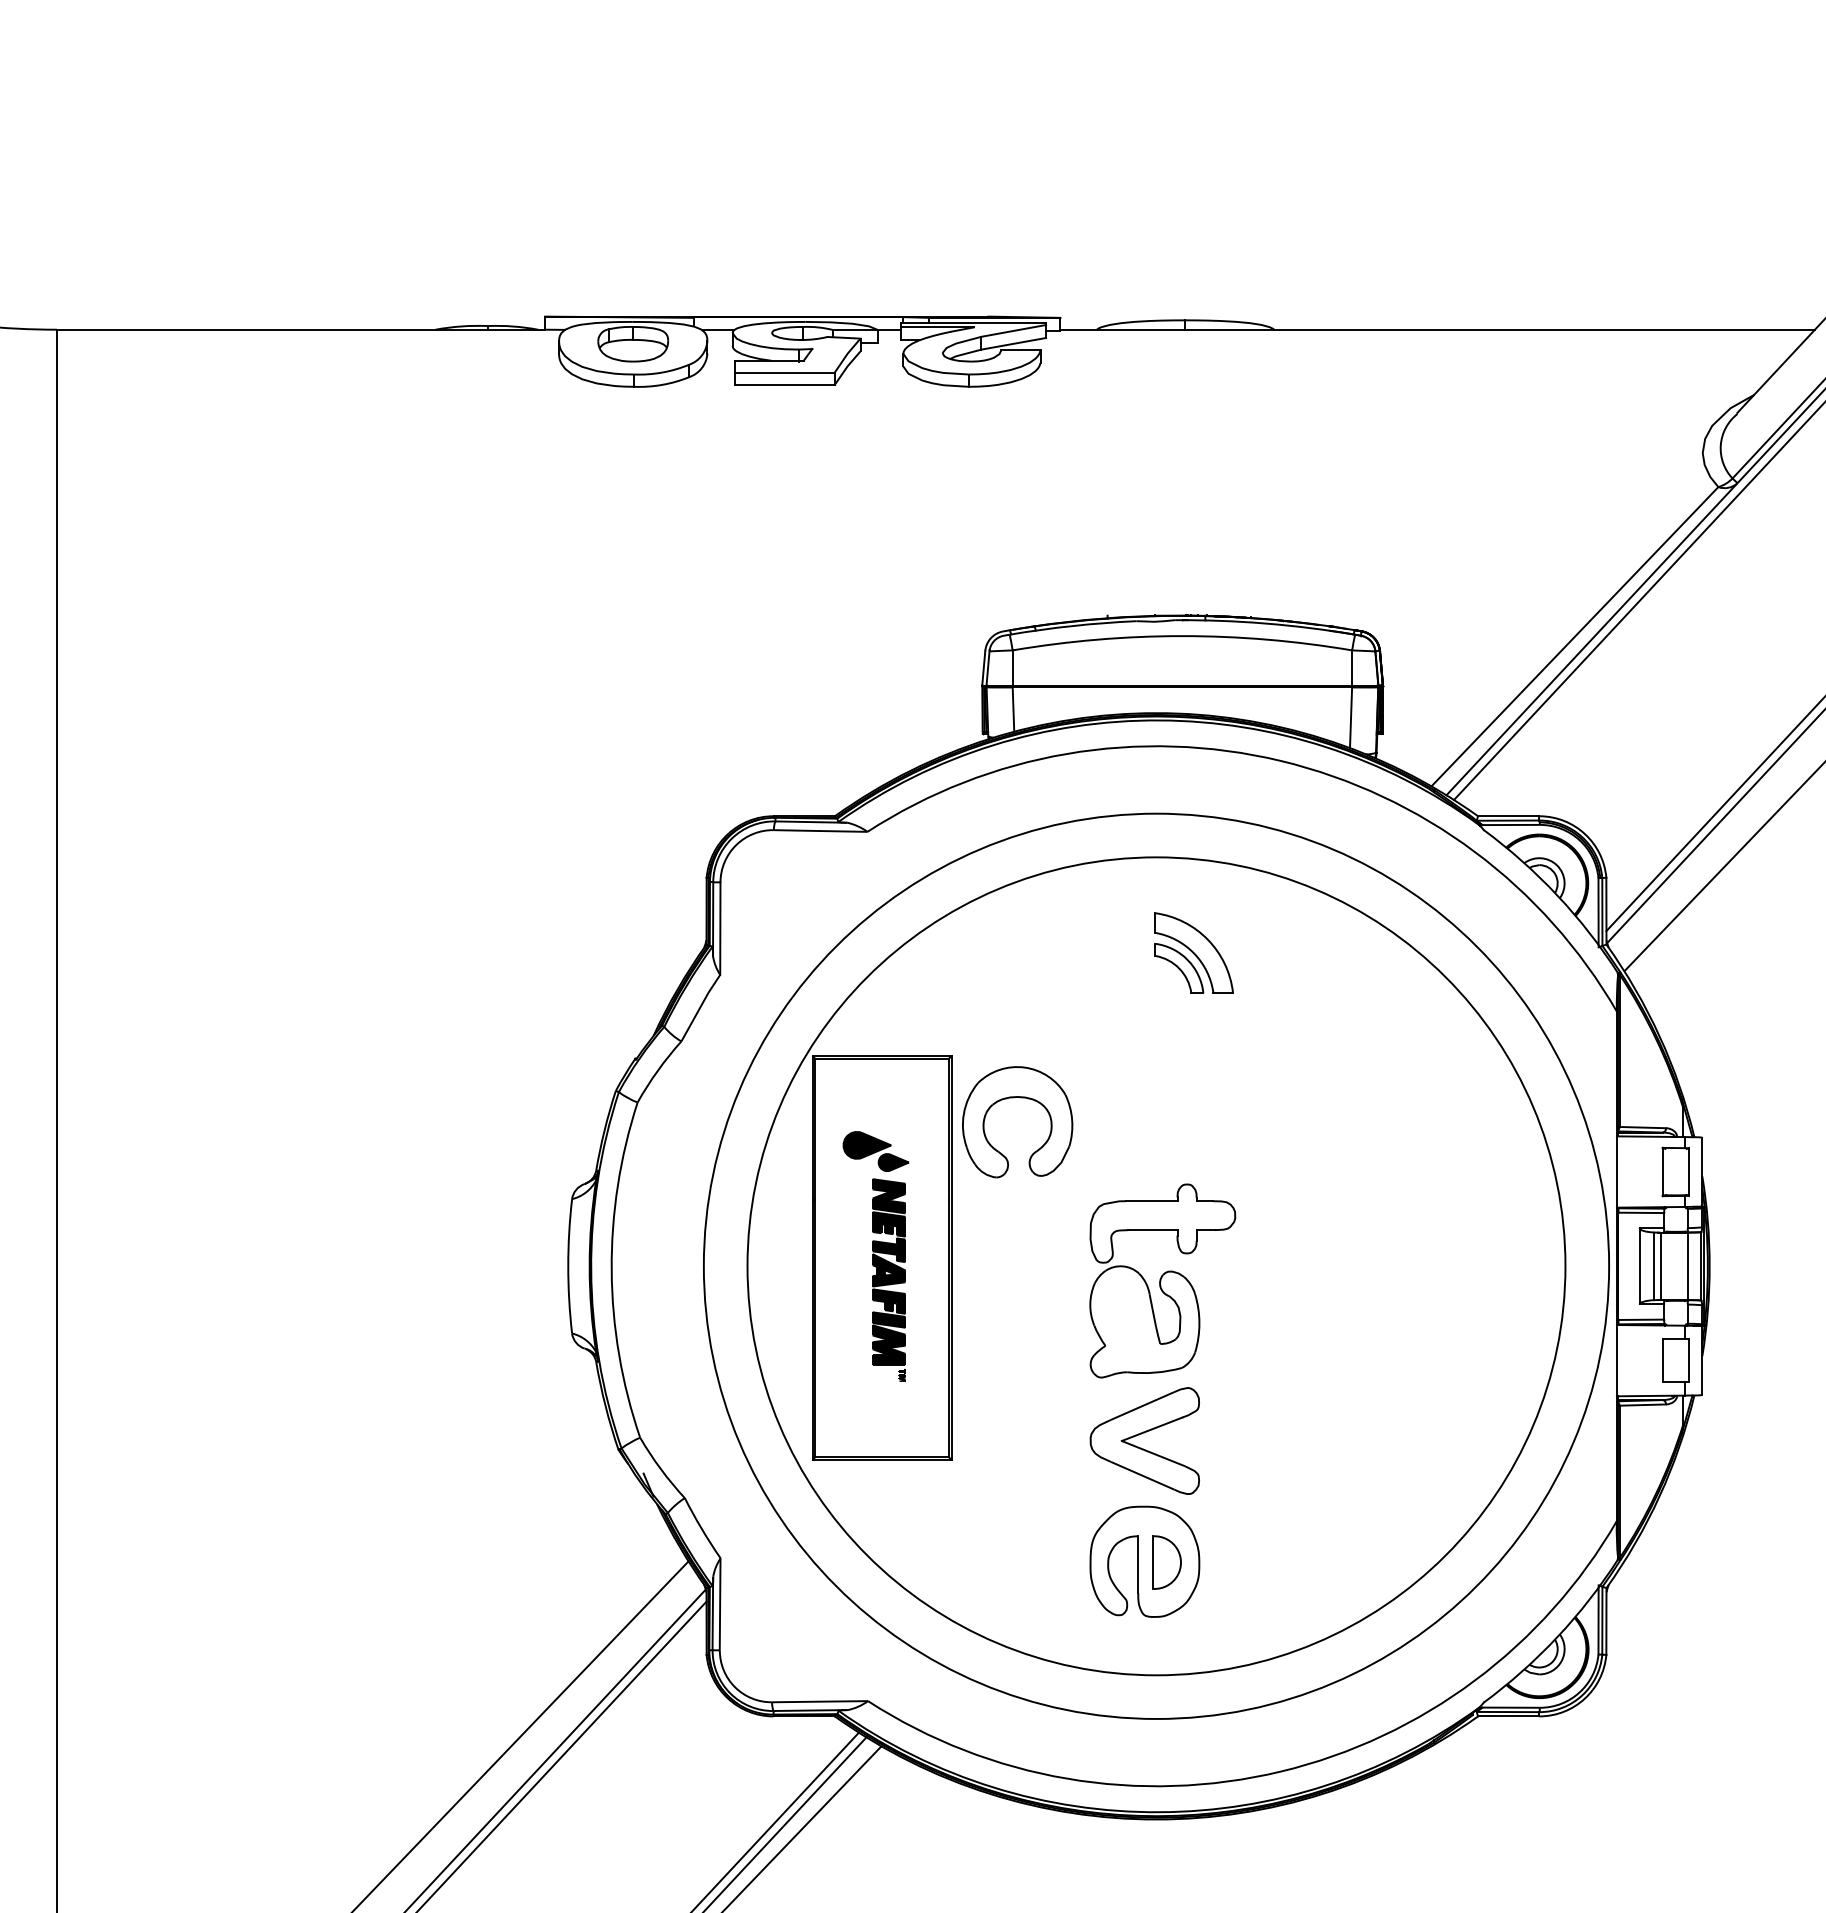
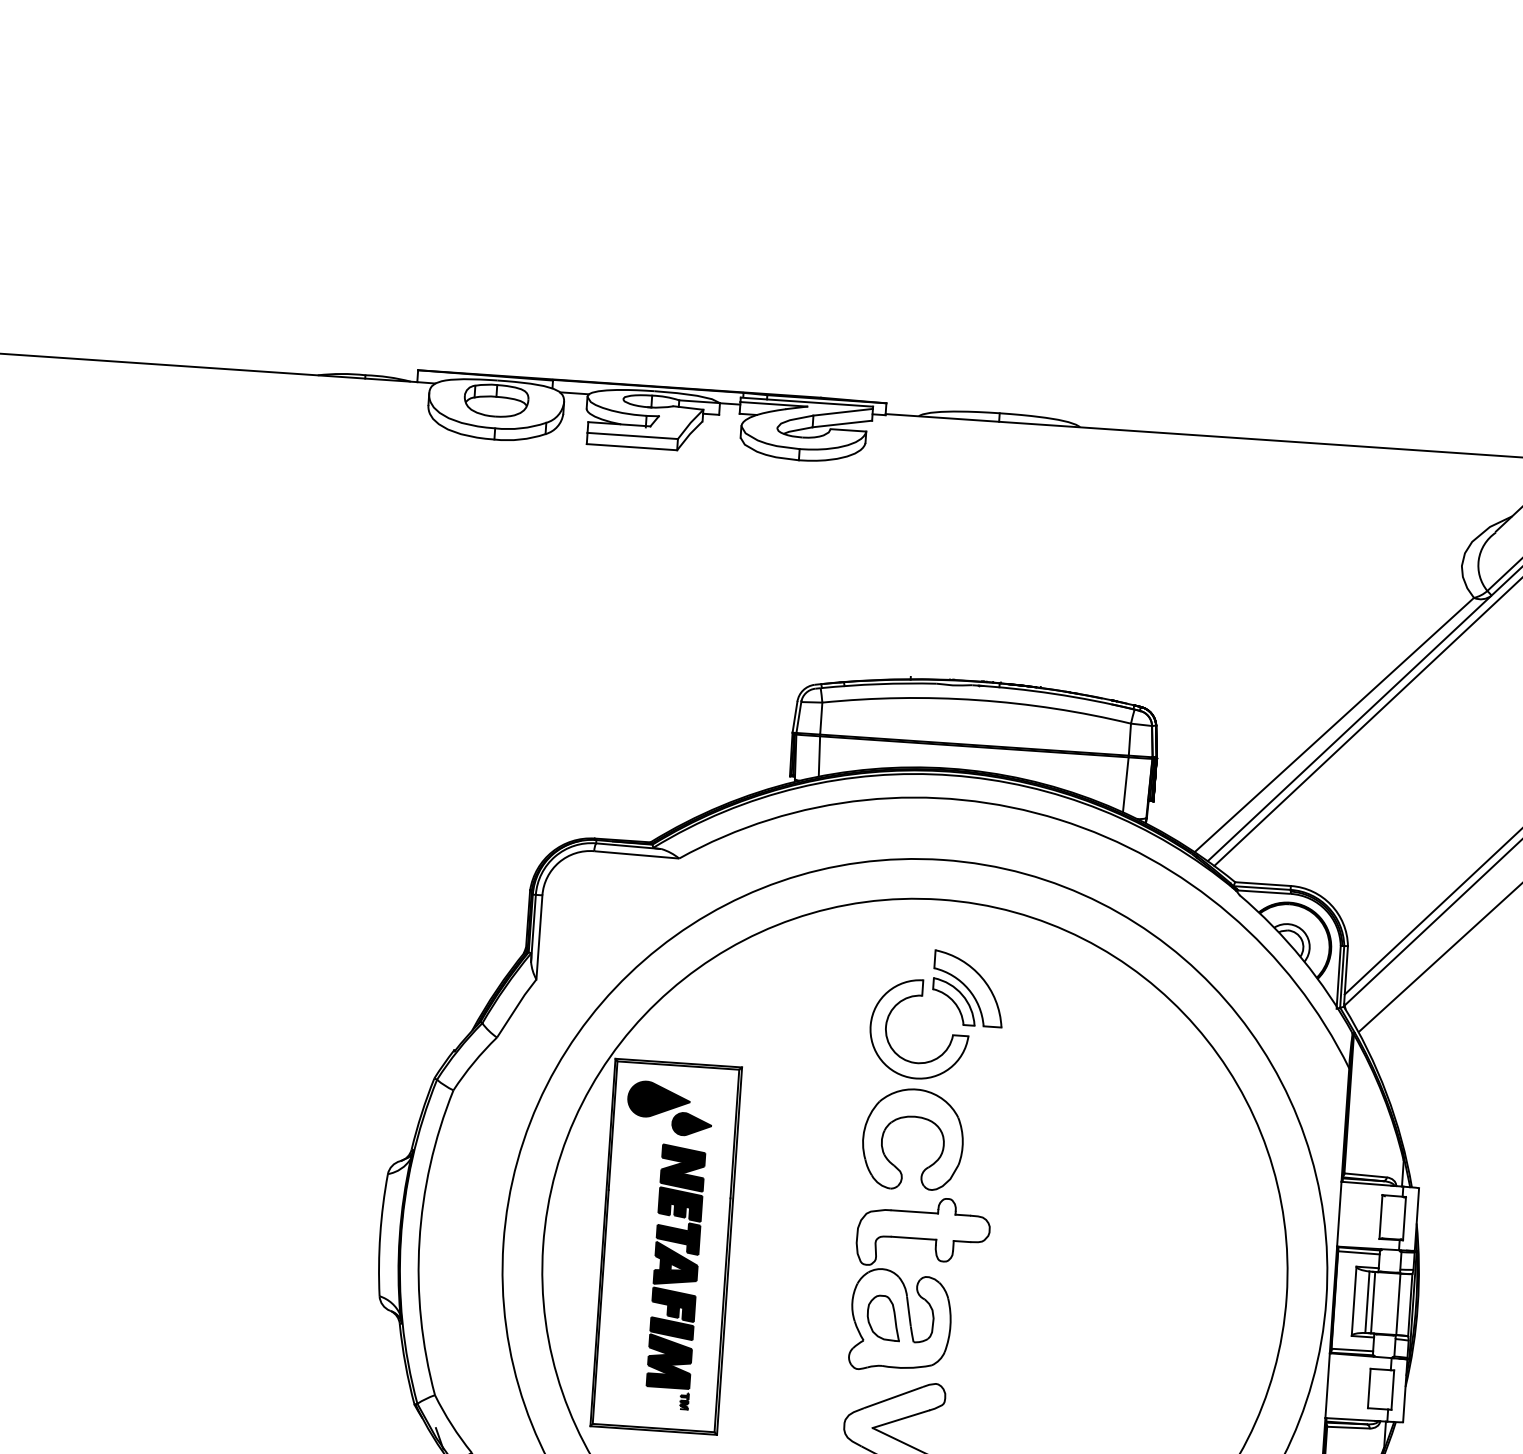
part: (1139, 965) -> (918, 996), added
part: (1014, 1098) -> (911, 1117), moved
part: (875, 1256) -> (660, 1245), size x1.43
part: (1125, 1319) -> (883, 1317), added

